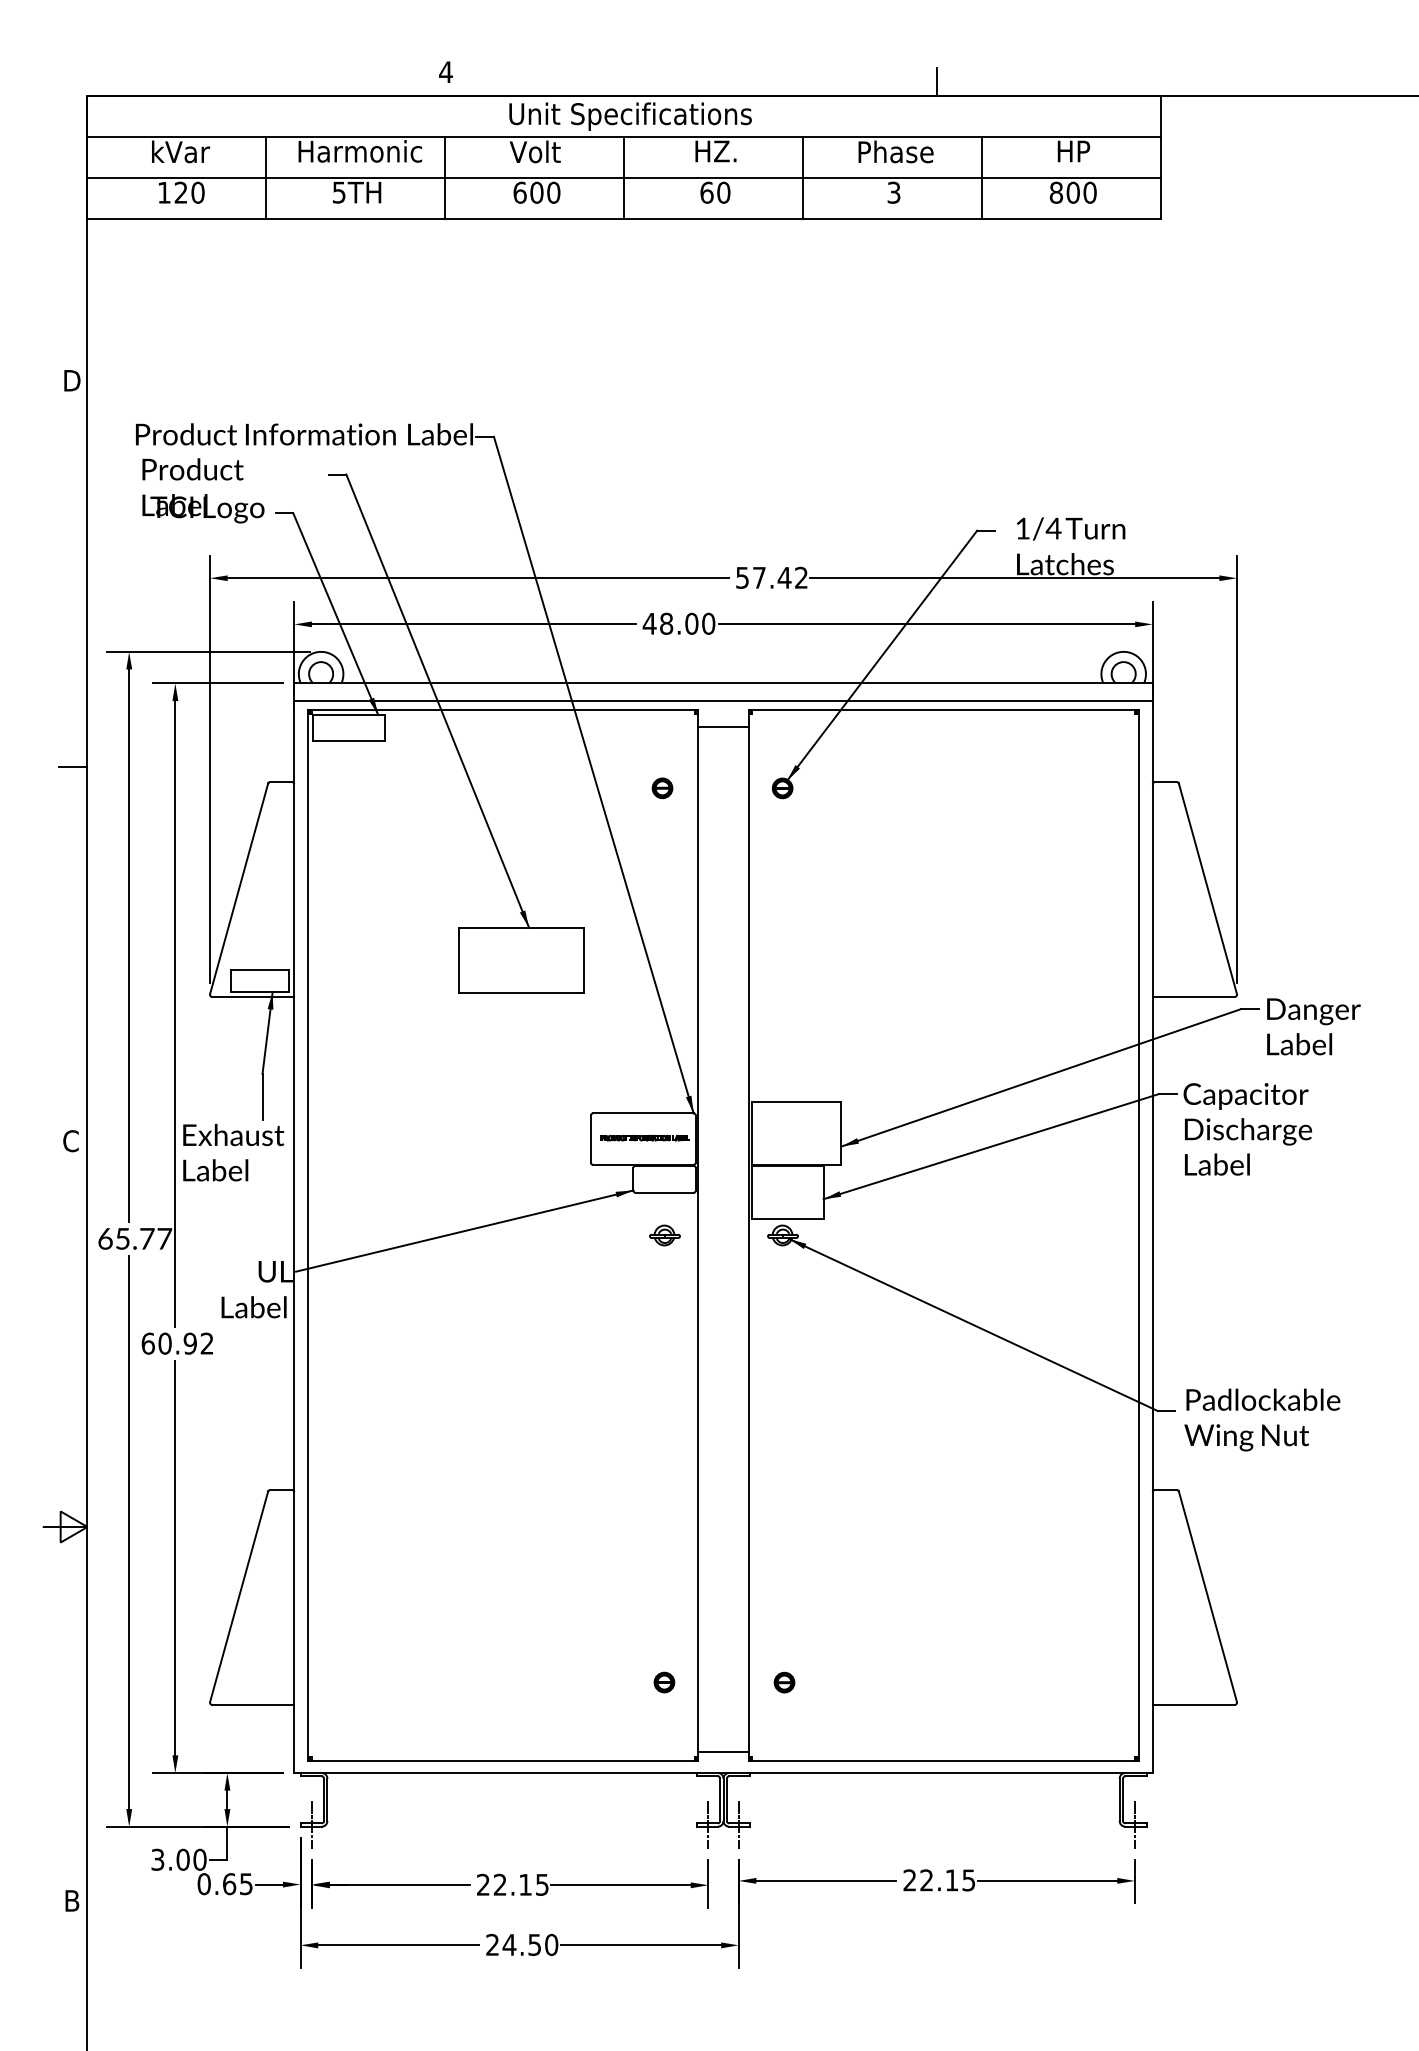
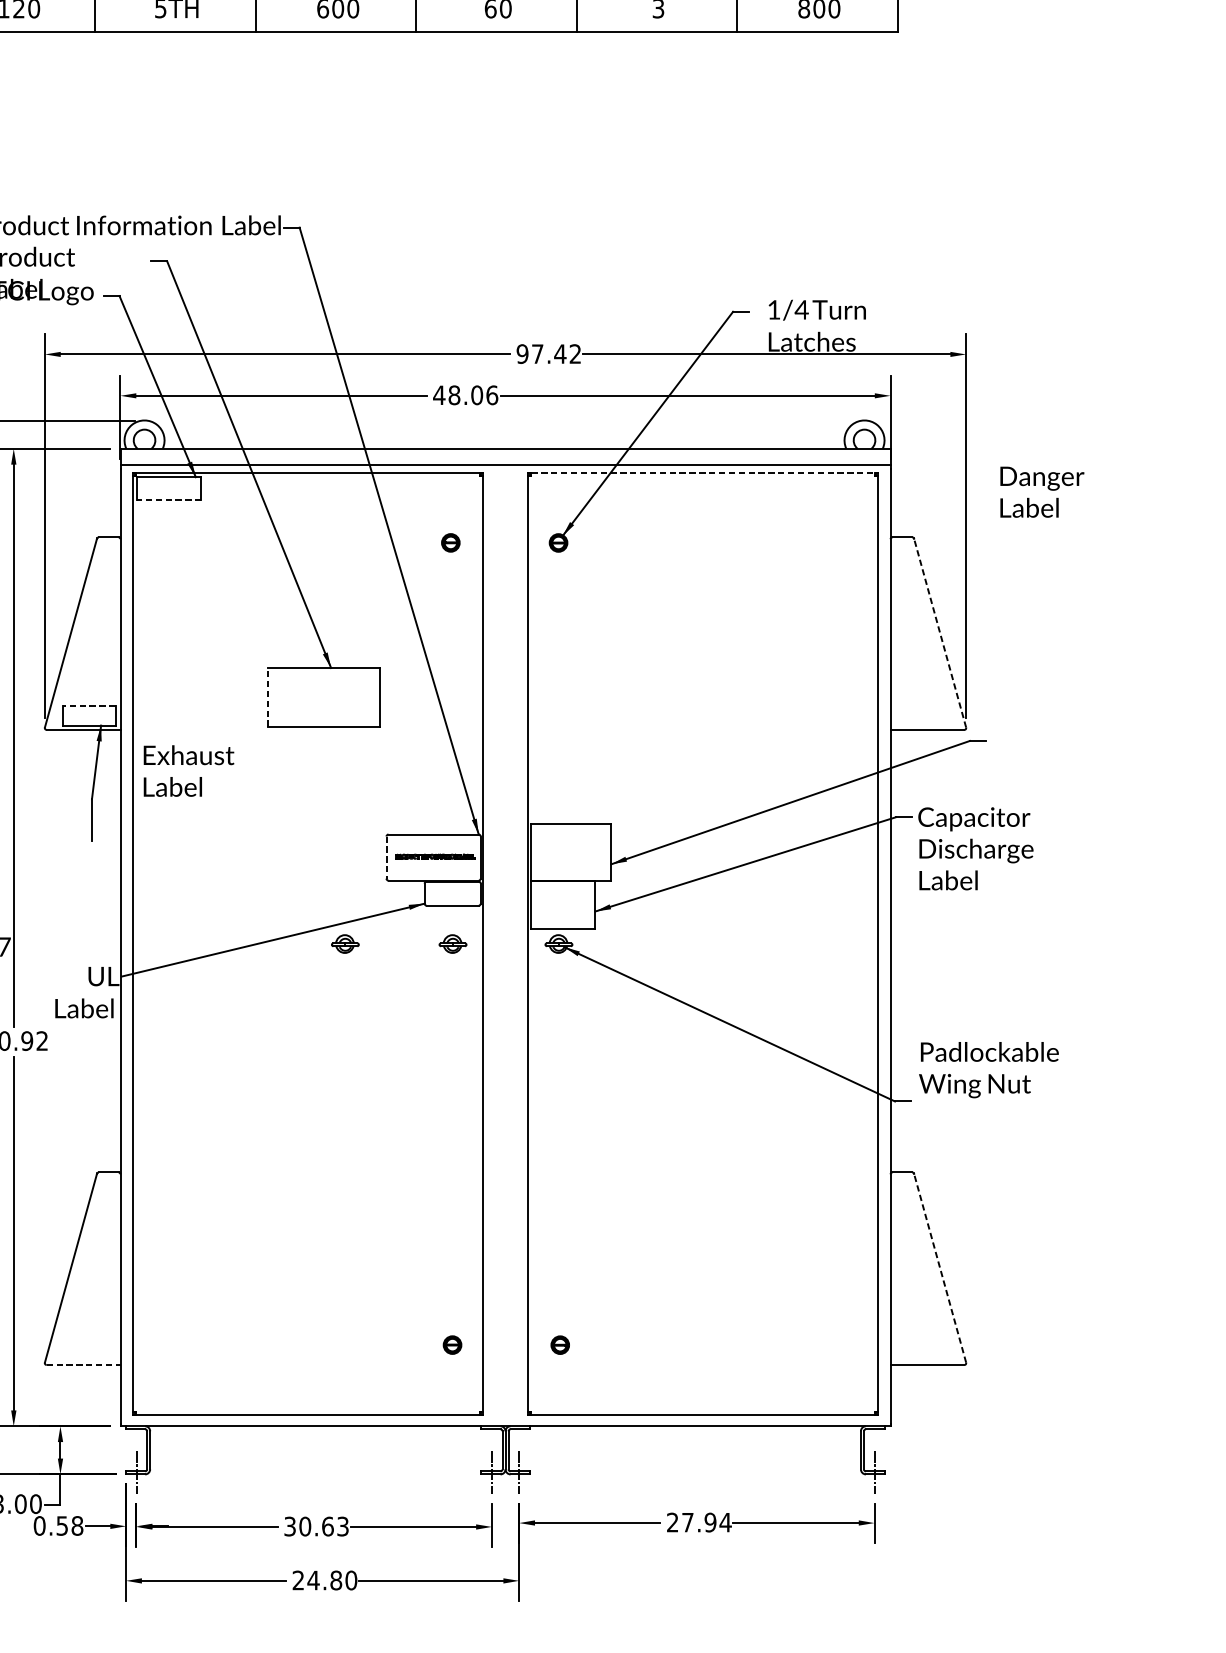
text: (742, 577) -> (522, 353), 57.42 -> 97.42
text: (708, 623) -> (492, 395), 48.00 -> 48.06
line: (944, 710) -> (703, 473), solid -> dashed
line: (723, 727) -> (505, 488), removed
line: (348, 740) -> (169, 499), solid -> dashed
line: (1207, 888) -> (939, 632), solid -> dashed
line: (458, 960) -> (267, 697), solid -> dashed
line: (259, 969) -> (89, 705), solid -> dashed
text: (1313, 1026) -> (1041, 491), moved
line: (590, 1139) -> (386, 857), solid -> dashed
text: (233, 1152) -> (188, 770), moved
part: (544, 1235) -> (344, 944), added
text: (1262, 1419) -> (989, 1069), moved
line: (1207, 1596) -> (939, 1267), solid -> dashed
line: (253, 1704) -> (83, 1364), solid -> dashed
line: (723, 1752) -> (505, 1407), removed
text: (947, 1880) -> (706, 1522), 22.15 -> 27.94
text: (237, 1884) -> (69, 1526), 0.65 -> 0.58
text: (512, 1884) -> (316, 1526), 22.15 -> 30.63
text: (534, 1944) -> (335, 1580), 24.50 -> 24.80

